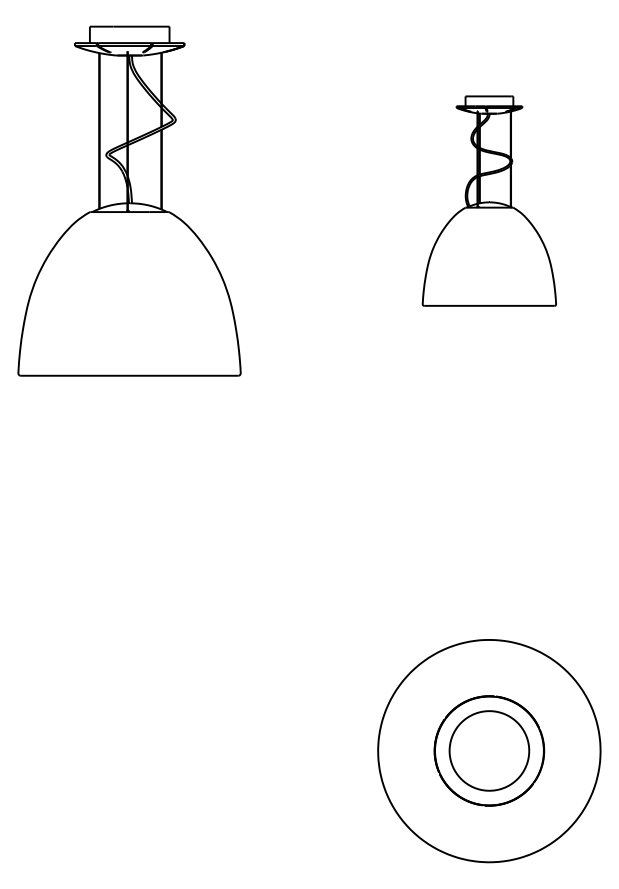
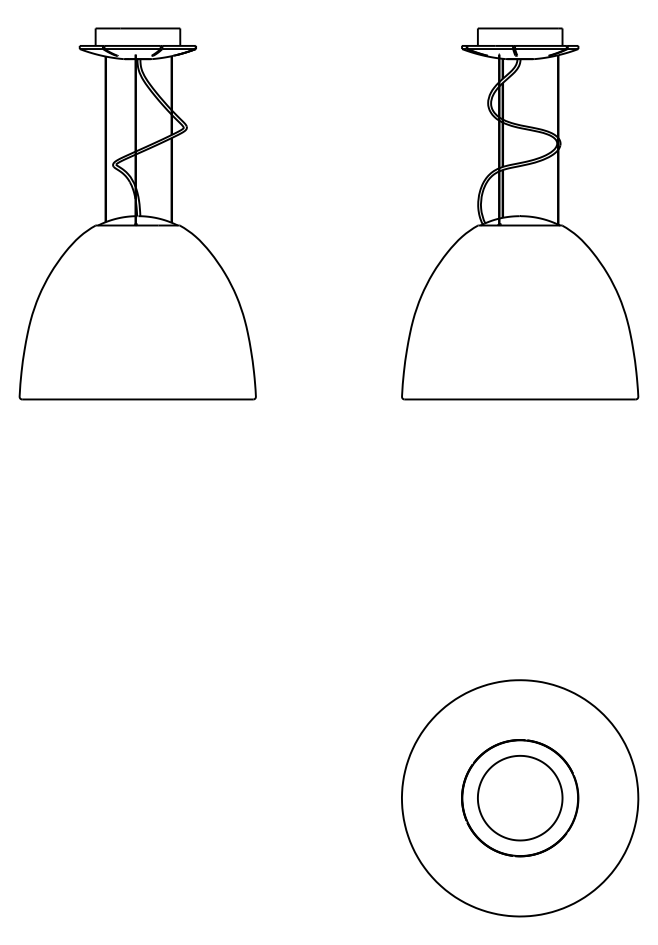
part: (489, 200) -> (520, 213), size x1.67

